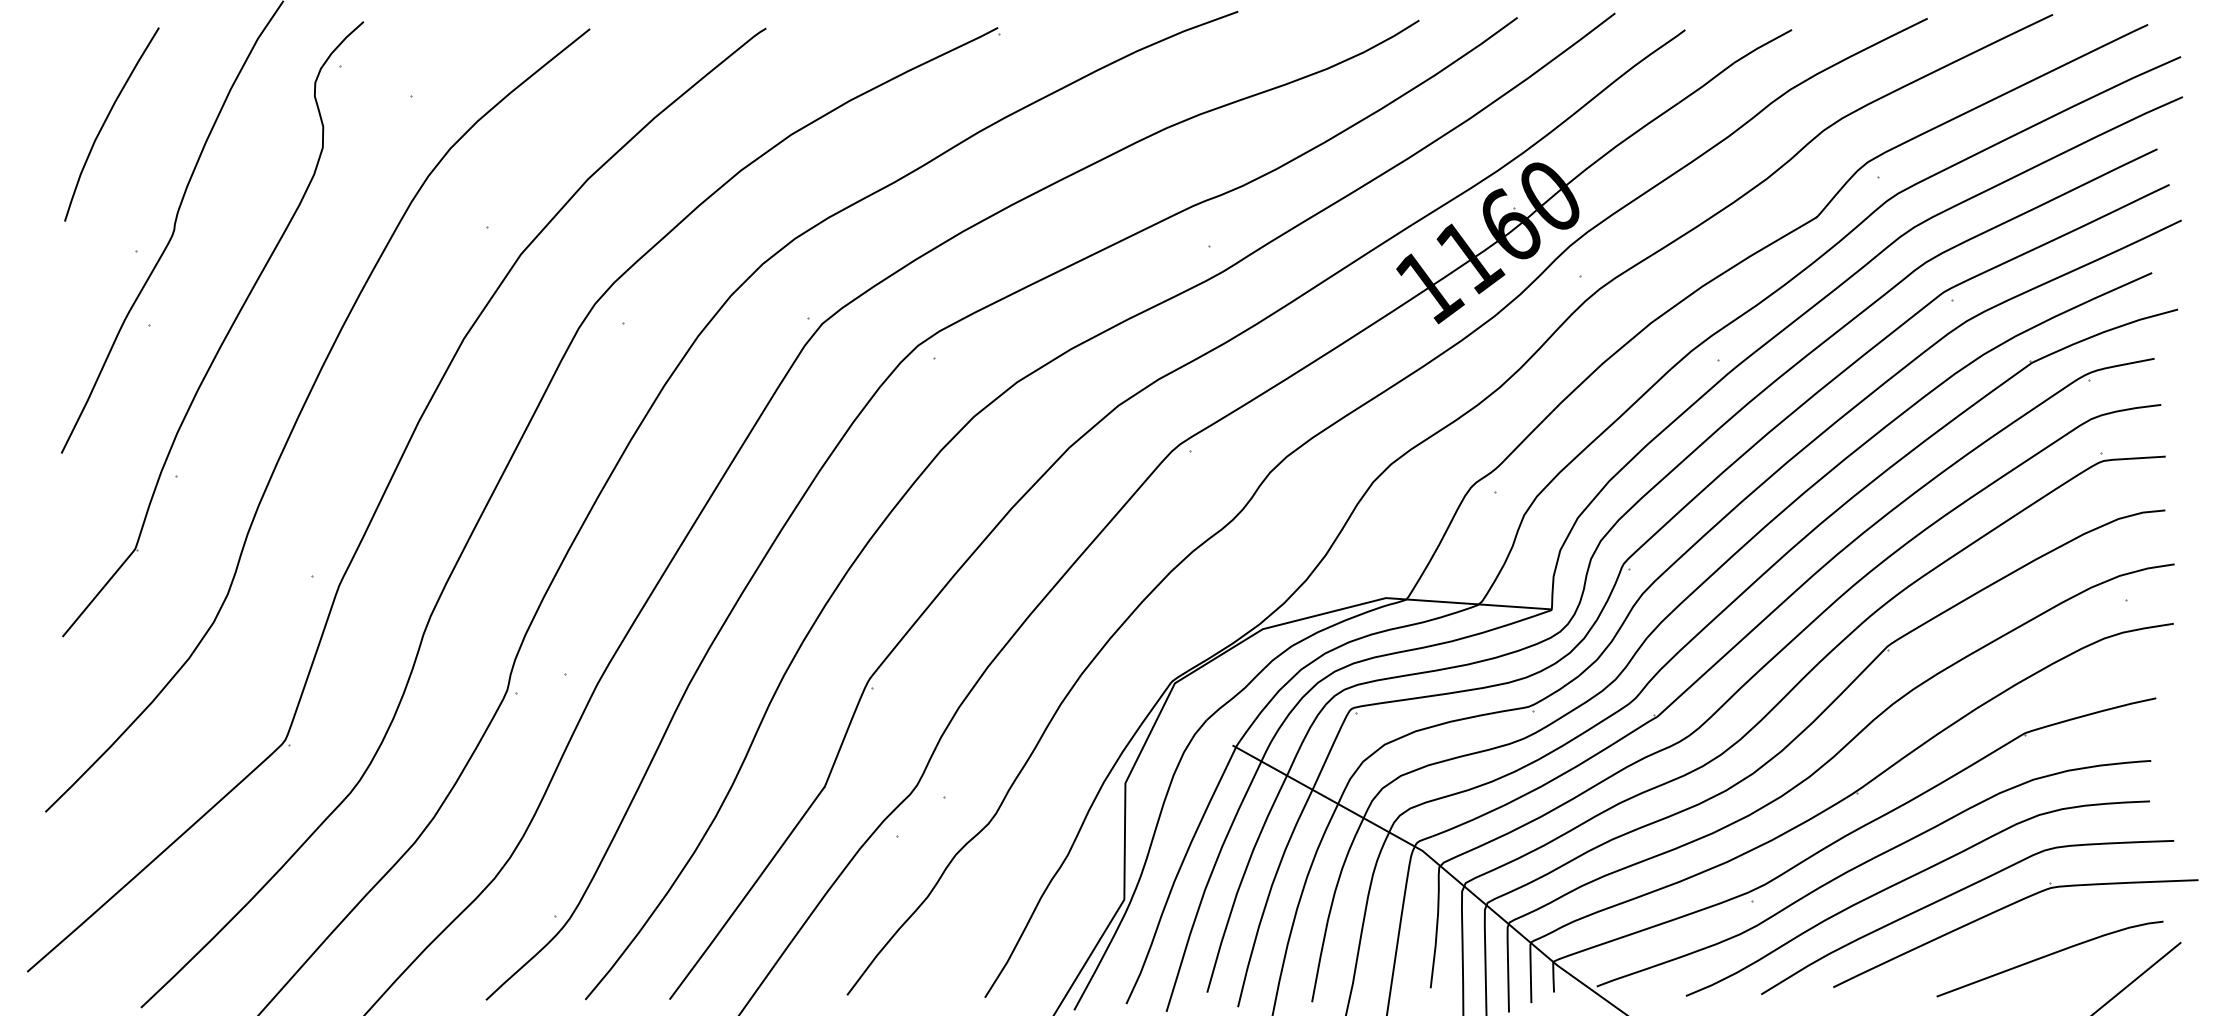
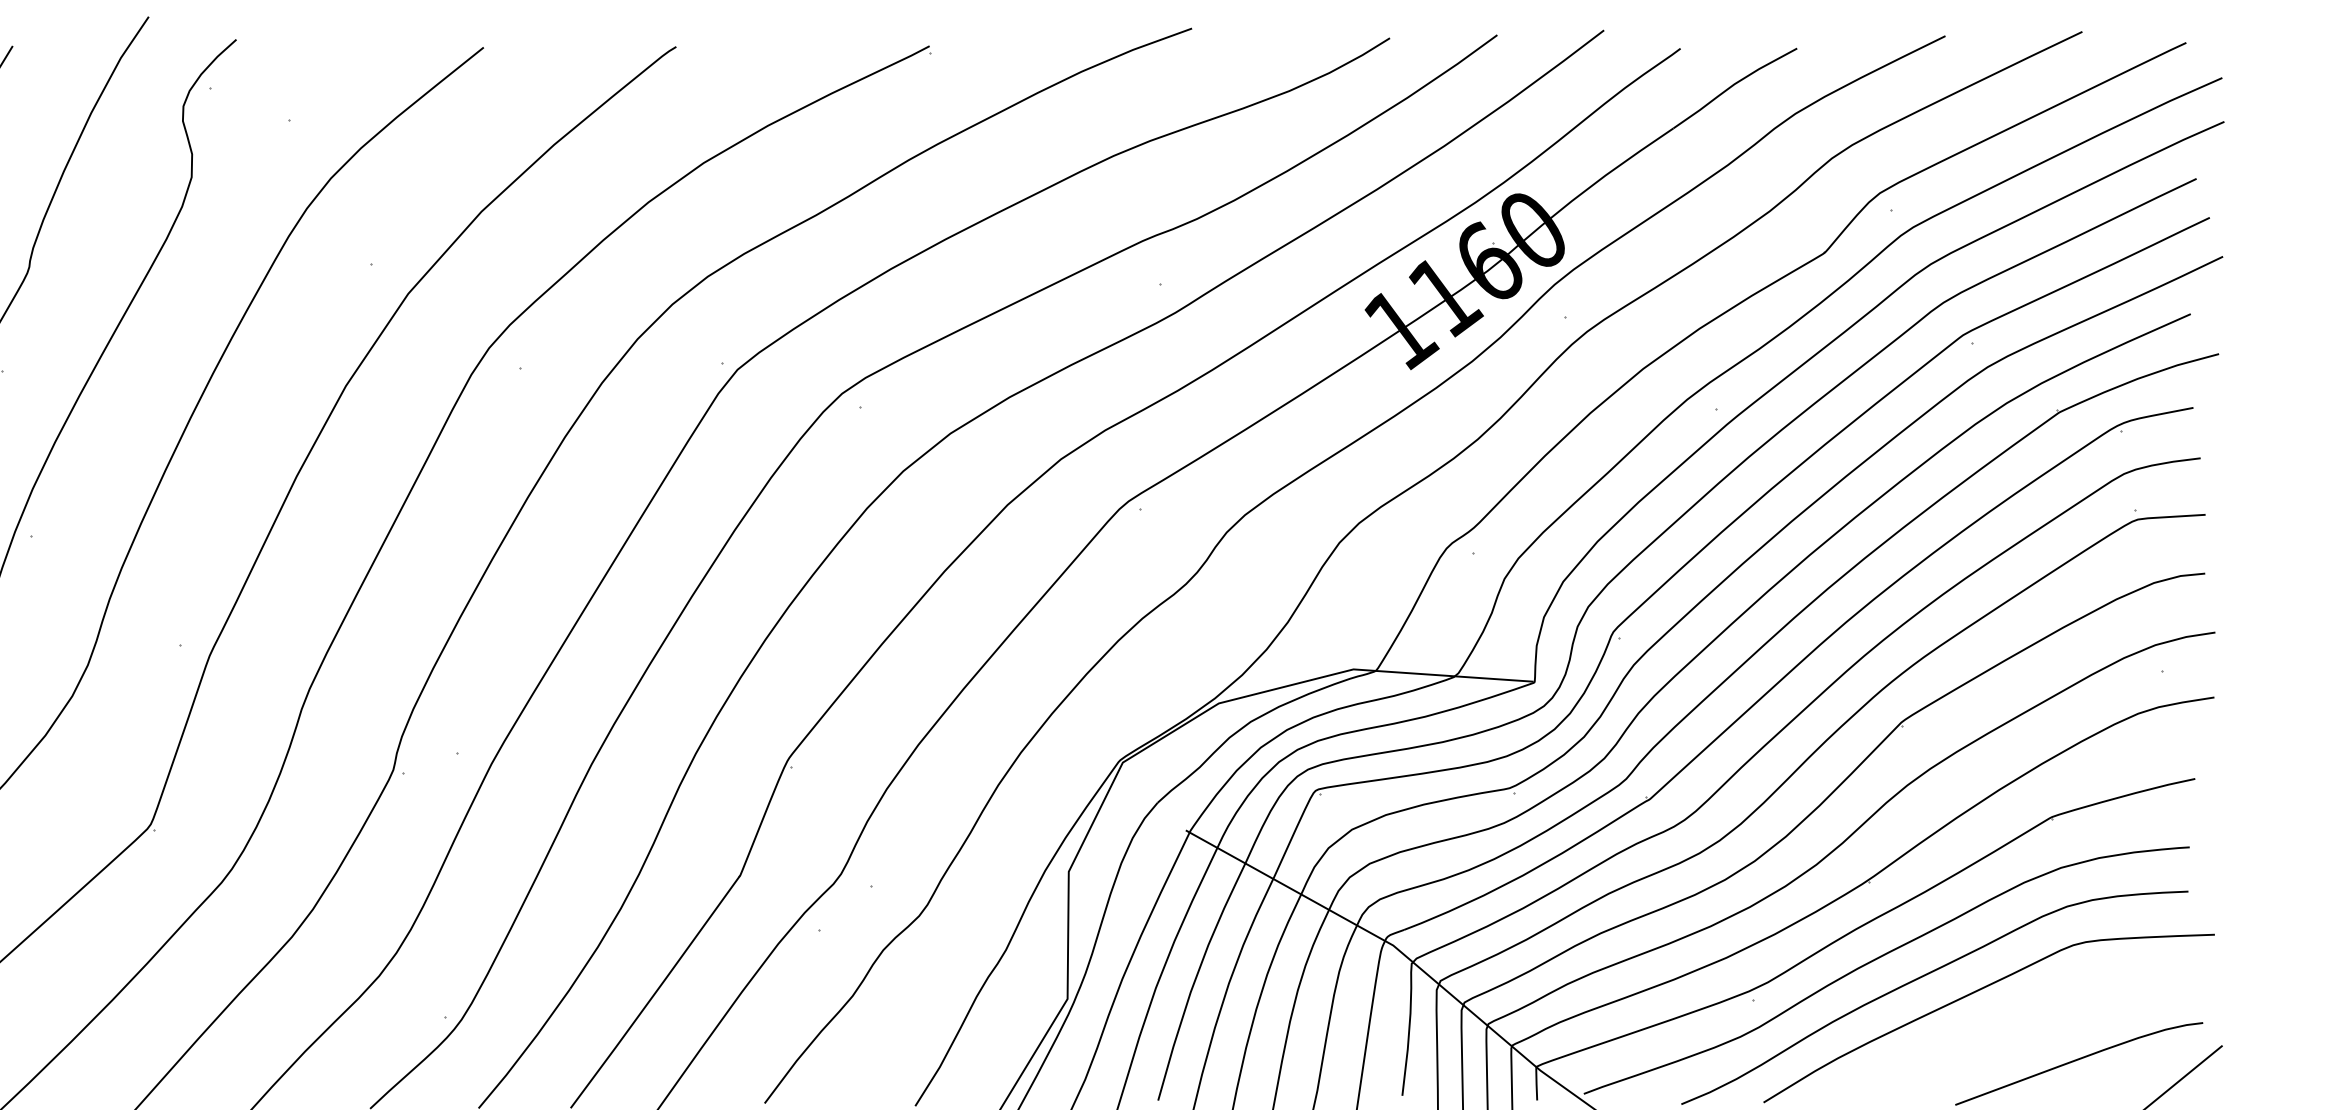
part: (2005, 908) -> (2030, 1008), removed

